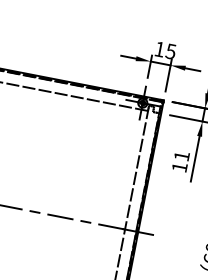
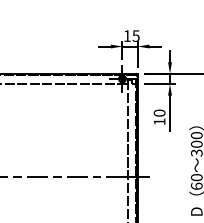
text: (181, 155) -> (159, 112), 11 -> 10

